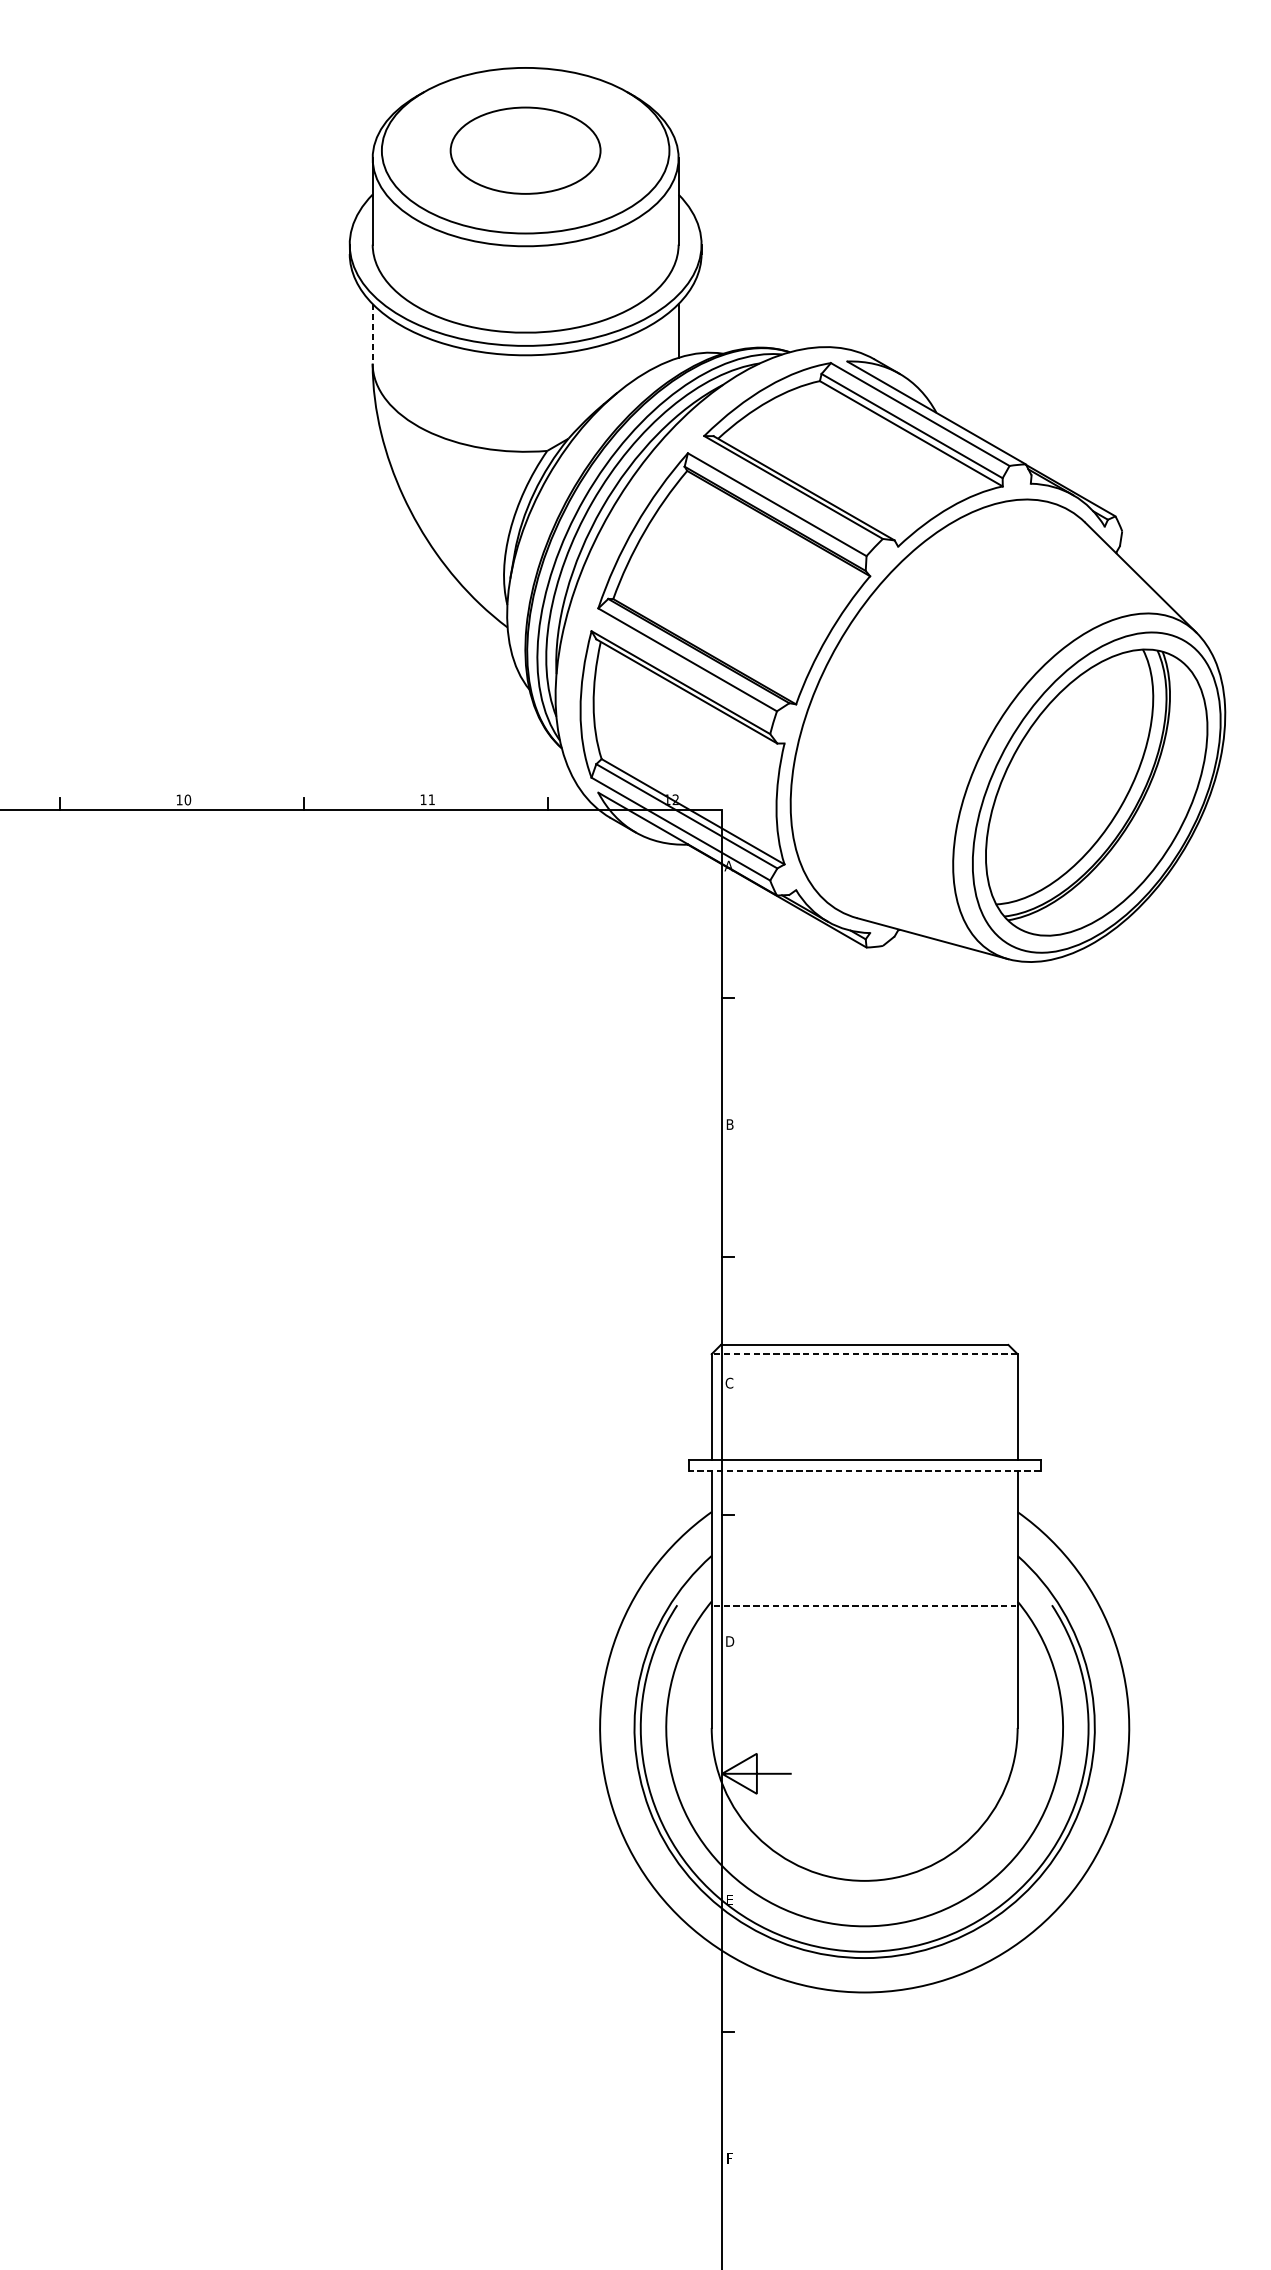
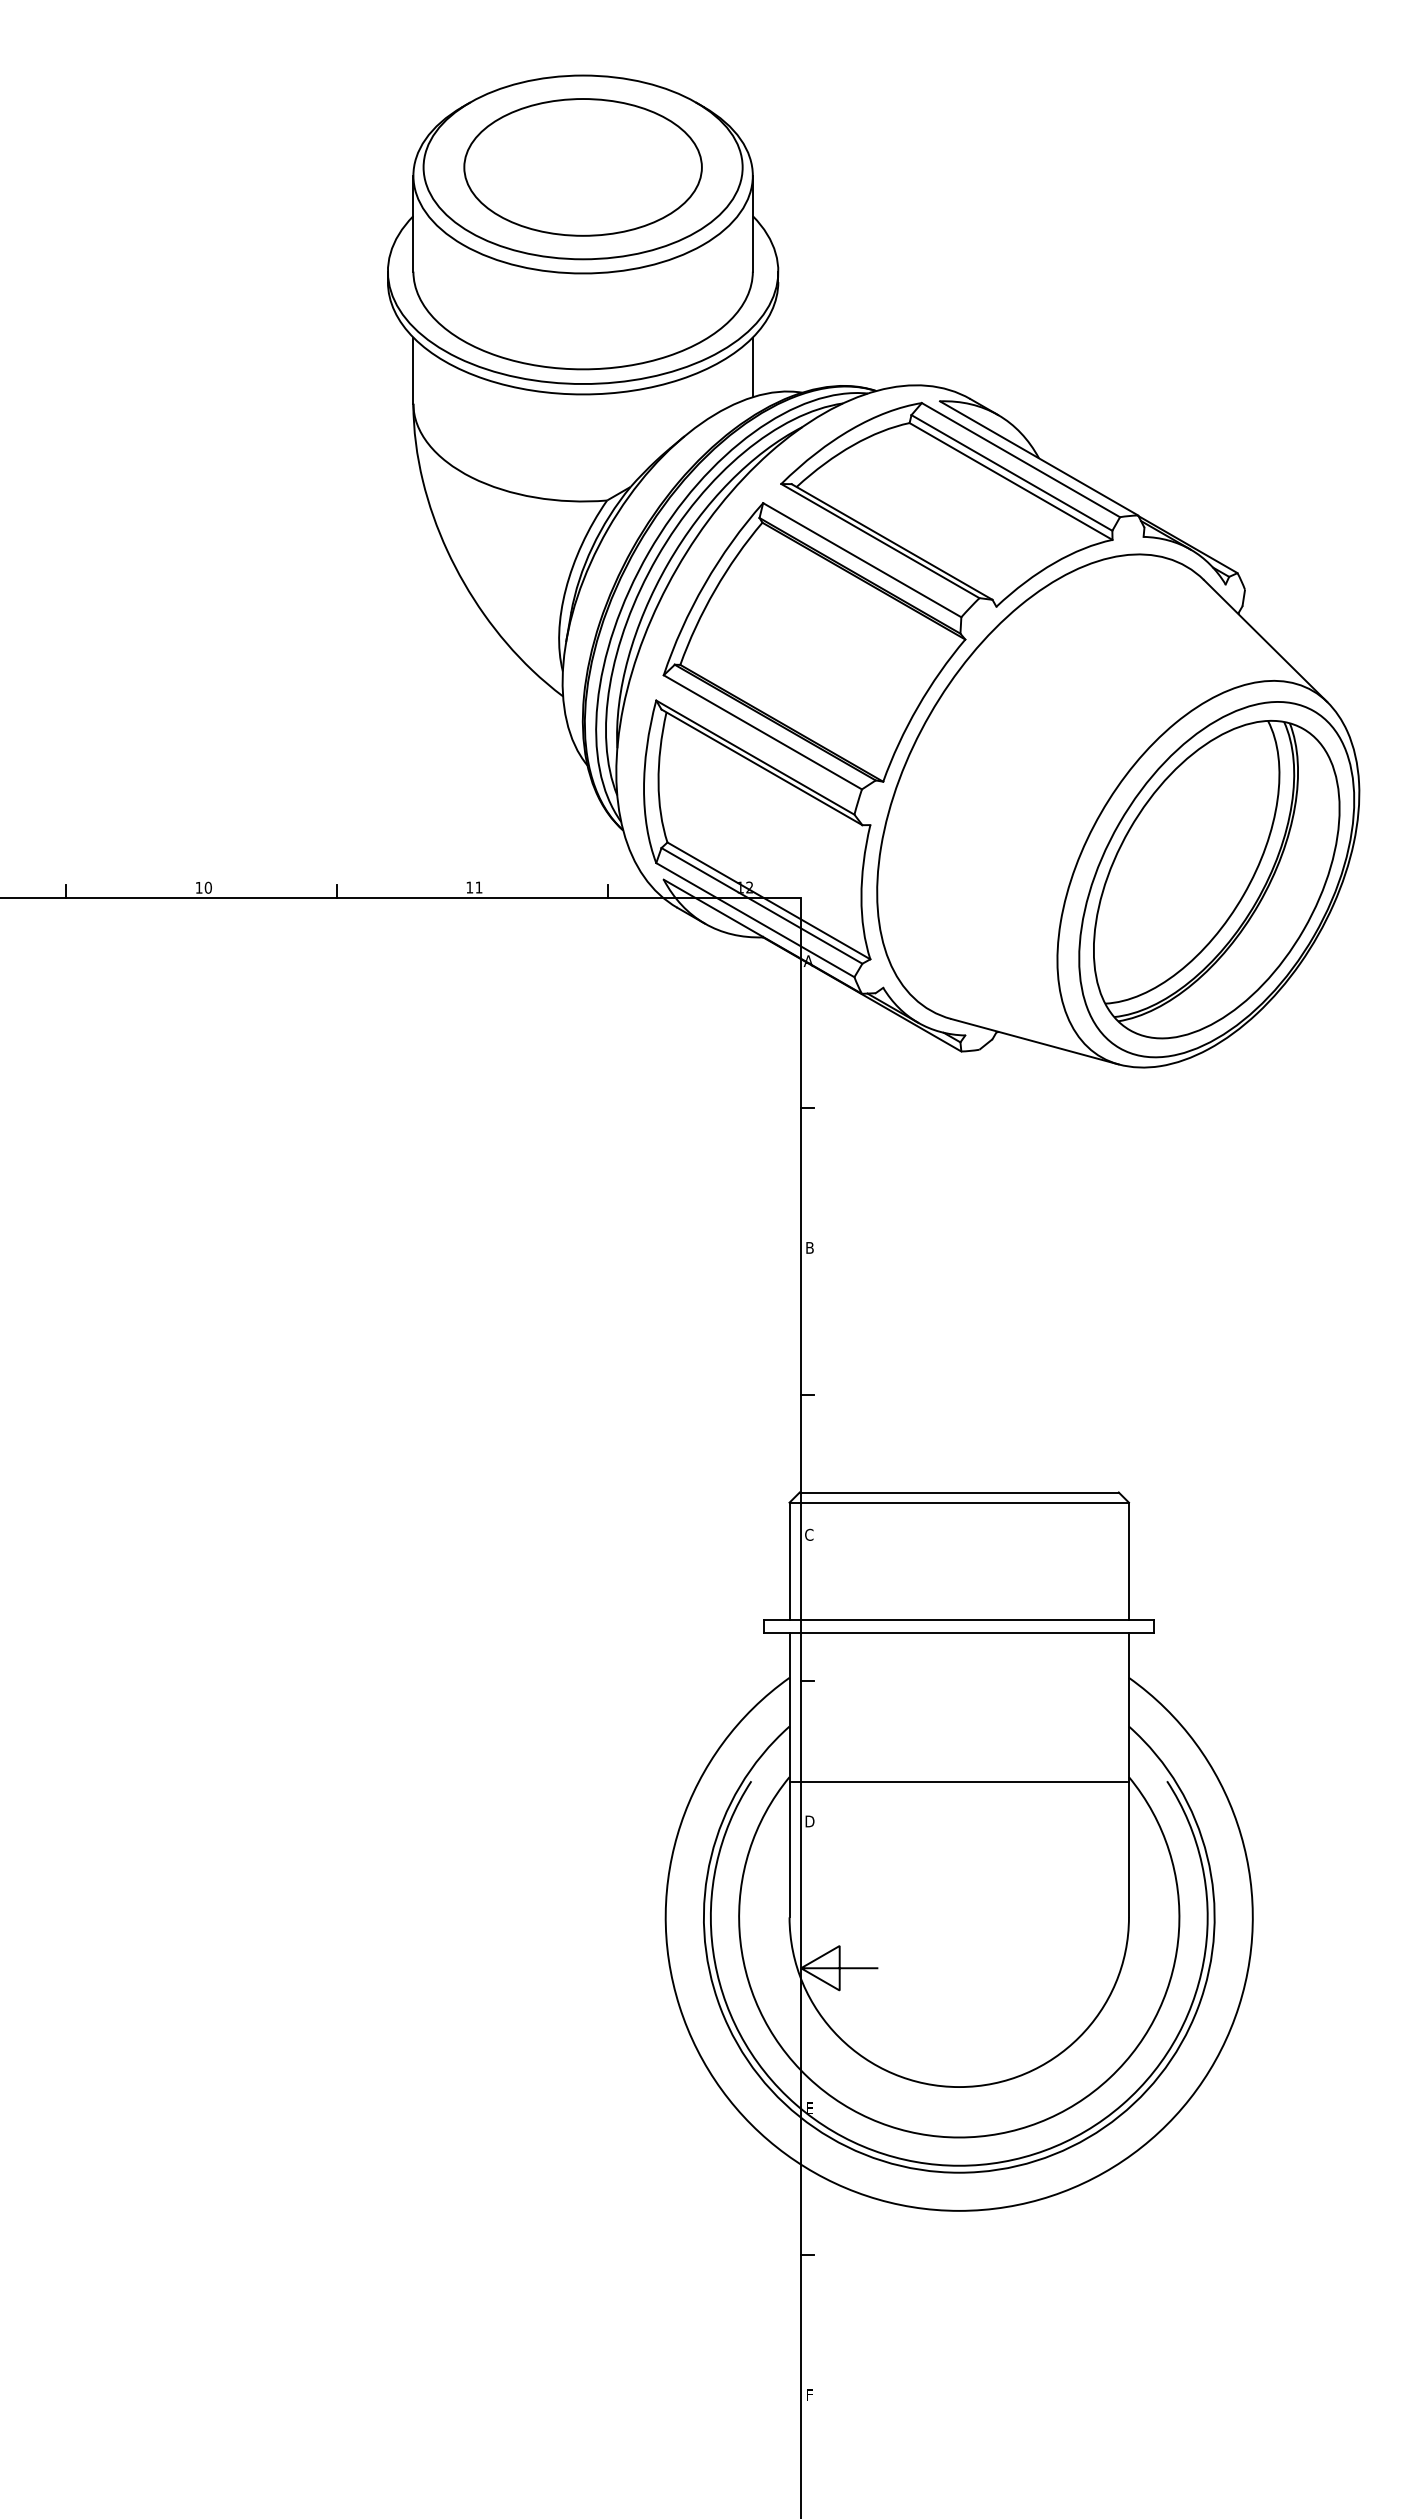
part: (525, 150) -> (582, 167), size x1.43
line: (372, 334) -> (413, 371), dashed -> solid
line: (864, 1354) -> (959, 1502), dashed -> solid
line: (863, 1471) -> (958, 1632), dashed -> solid
line: (864, 1605) -> (959, 1781), dashed -> solid

